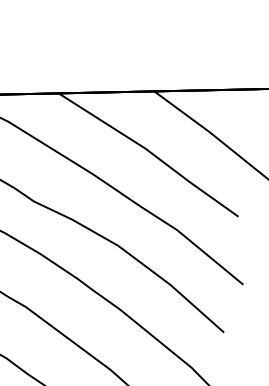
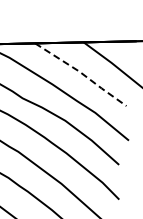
line: (151, 152) -> (82, 73), solid -> dashed

